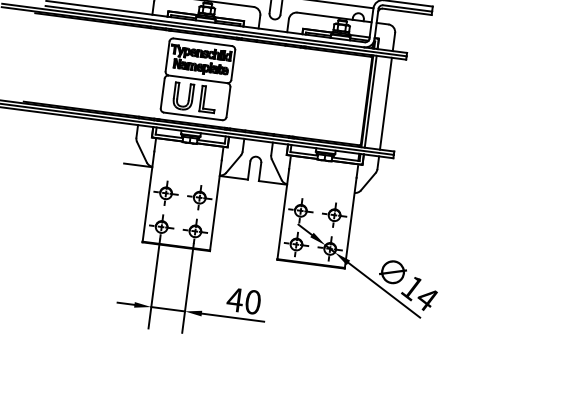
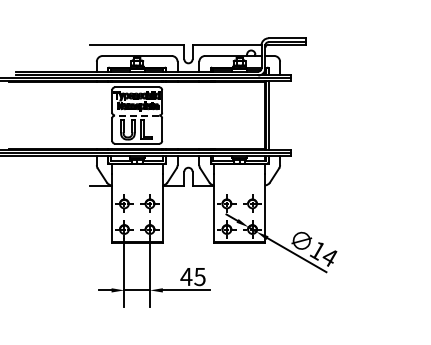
line: (197, 79) -> (136, 115), solid -> dashed
line: (386, 103) -> (280, 115), removed
text: (252, 301) -> (199, 276), 40 -> 45

